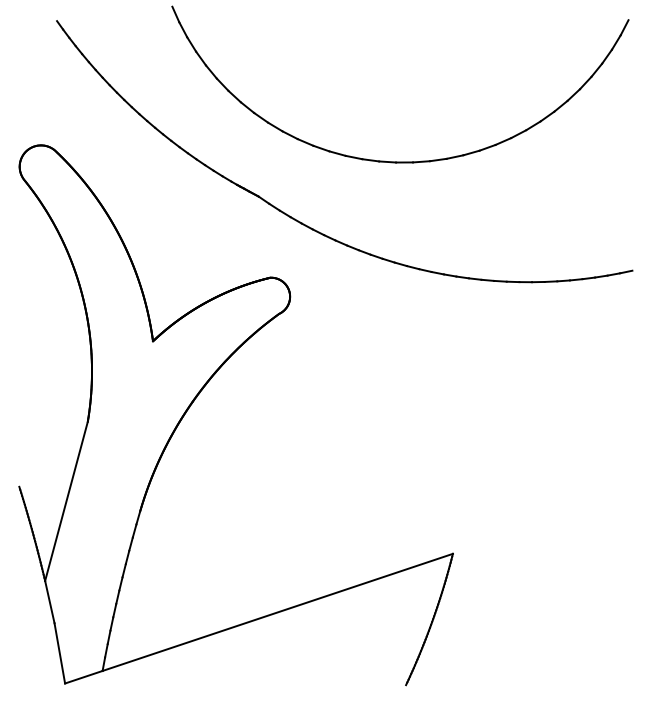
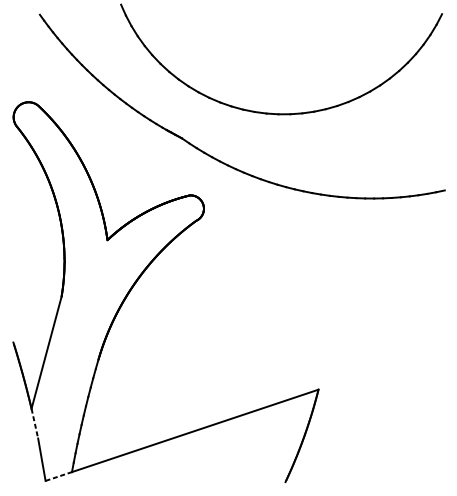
line: (49, 602) -> (34, 423), solid -> dashed
line: (83, 677) -> (58, 476), solid -> dashed

